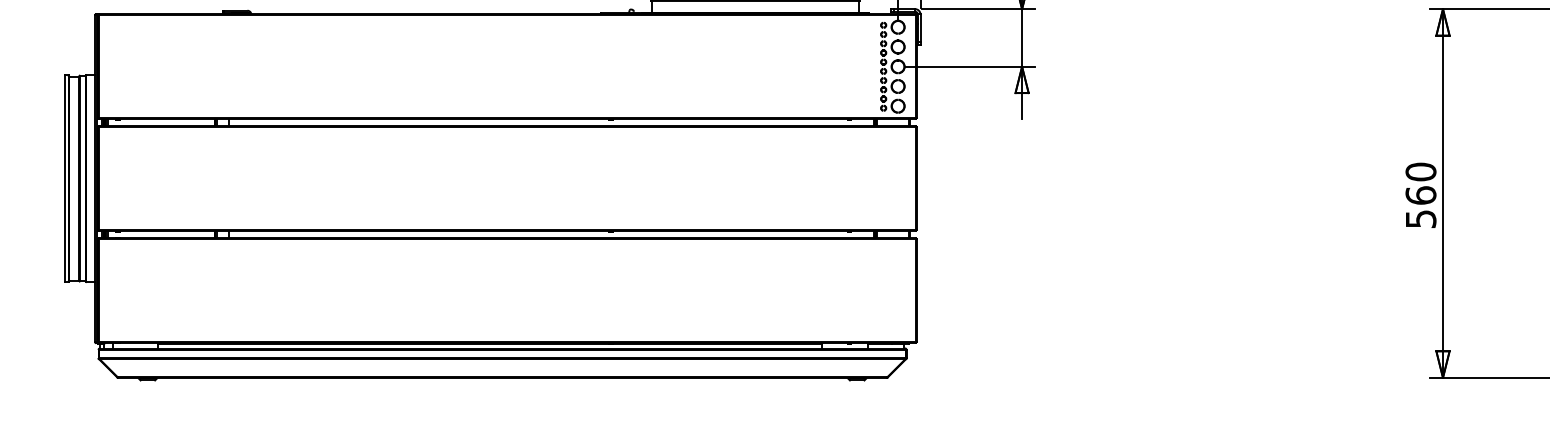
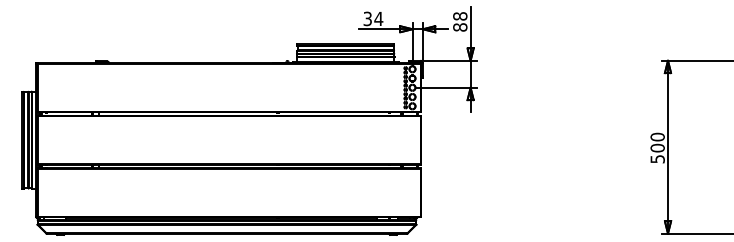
text: (1420, 194) -> (657, 147), 560 -> 500

